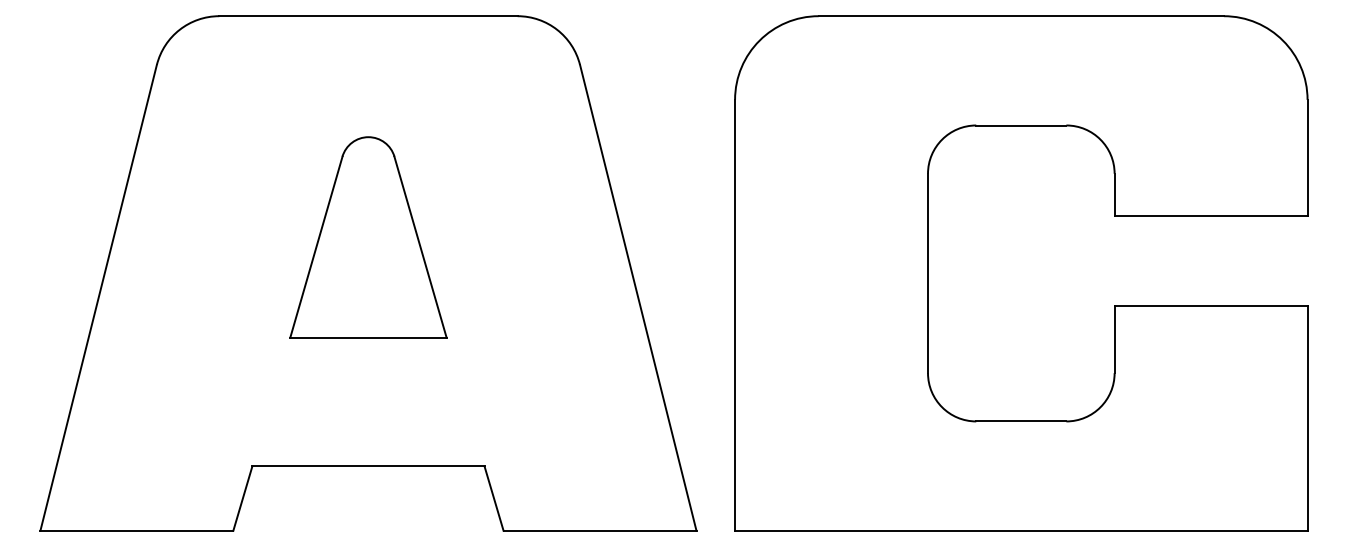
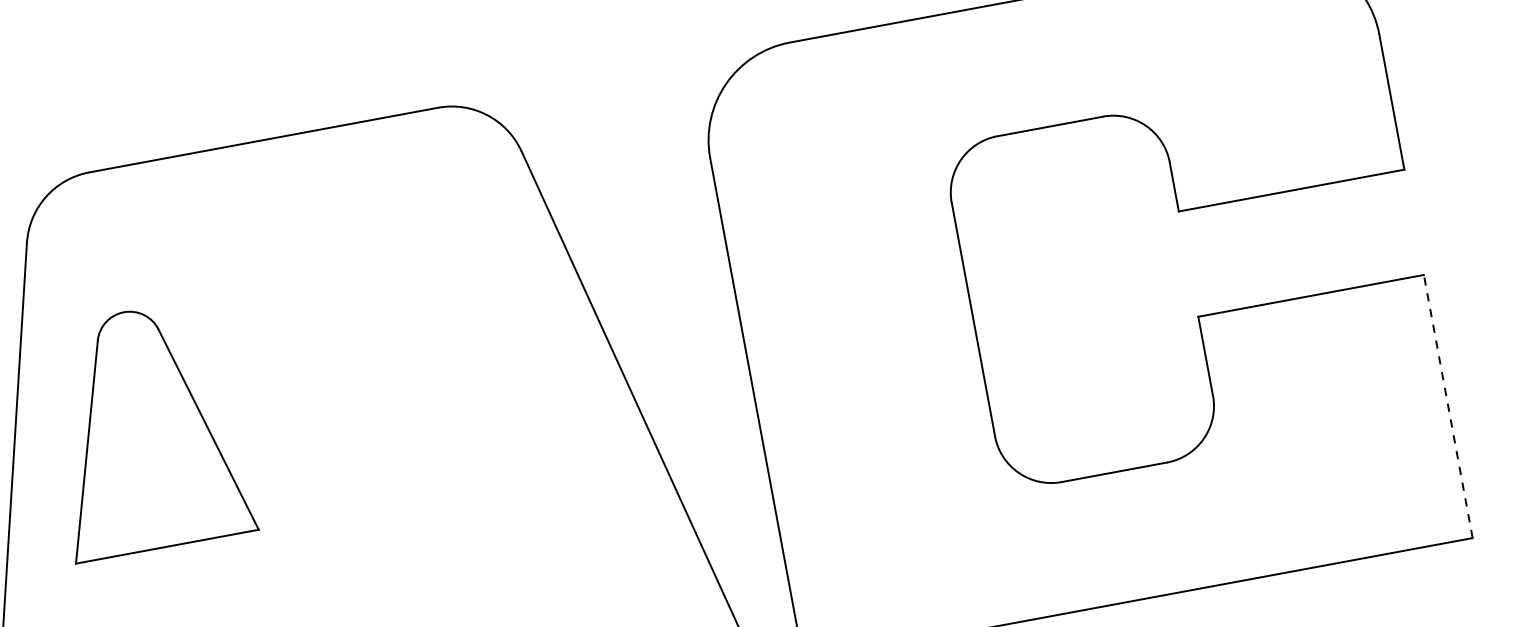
part: (368, 237) -> (145, 429), moved
line: (1307, 418) -> (1448, 406), solid -> dashed

